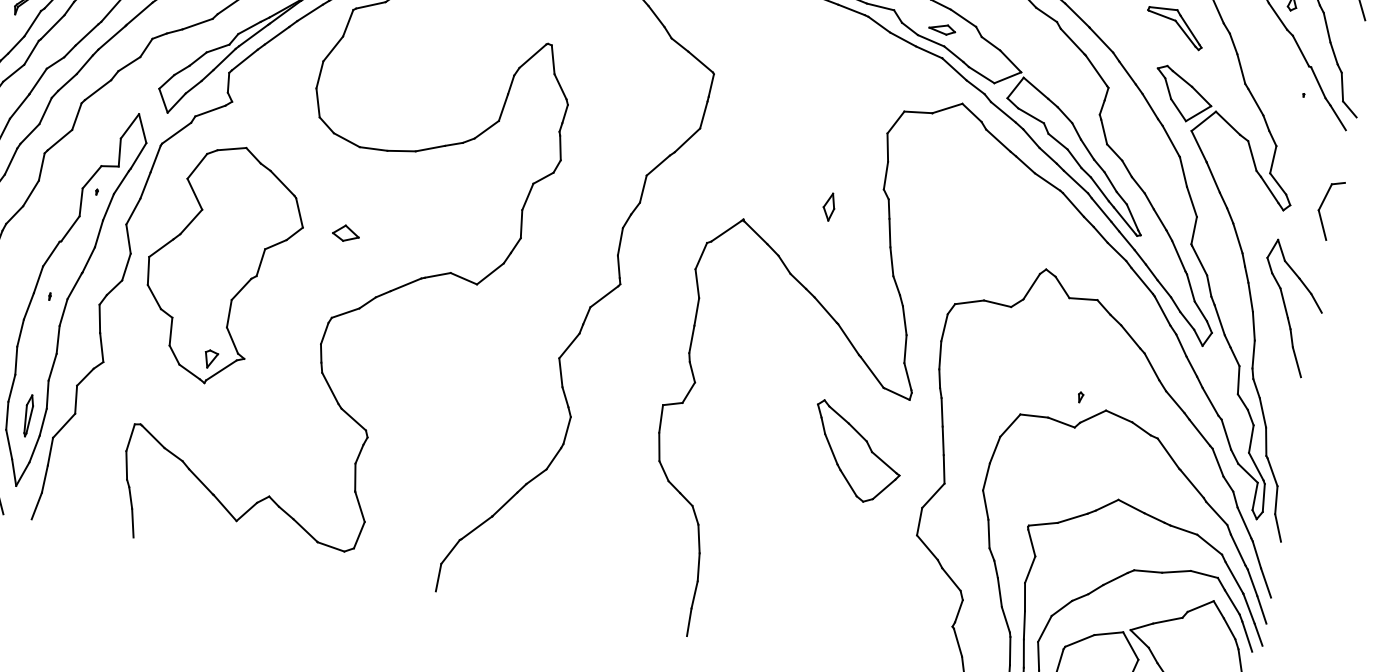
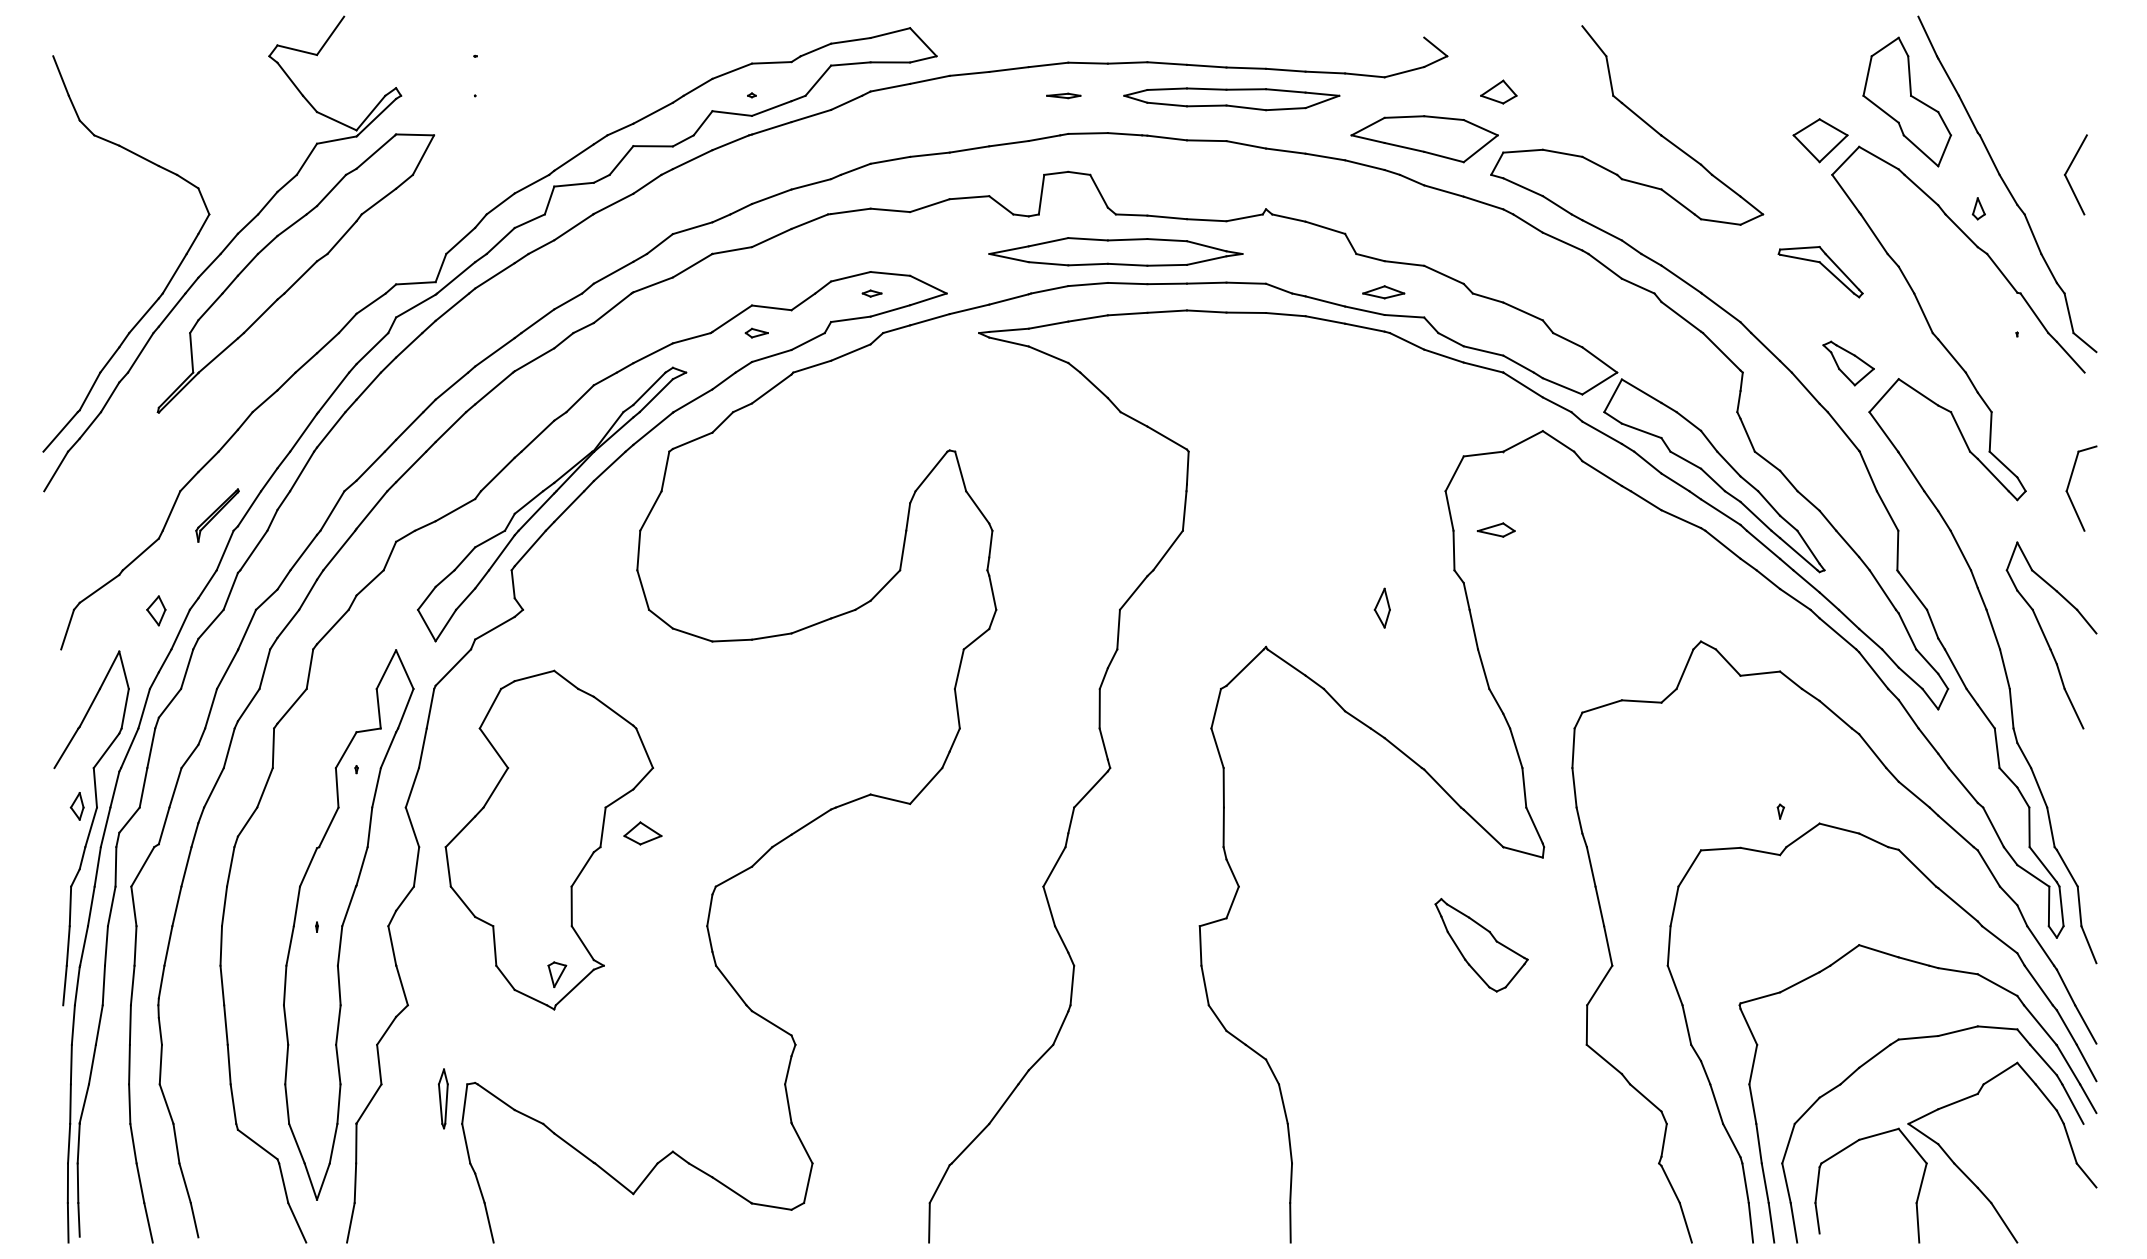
part: (941, 28) -> (1495, 529), moved
part: (1183, 94) -> (1848, 363), size x0.6
part: (345, 233) -> (642, 833), moved
part: (28, 415) -> (443, 1098), moved
part: (856, 453) -> (1481, 945), size x0.7

